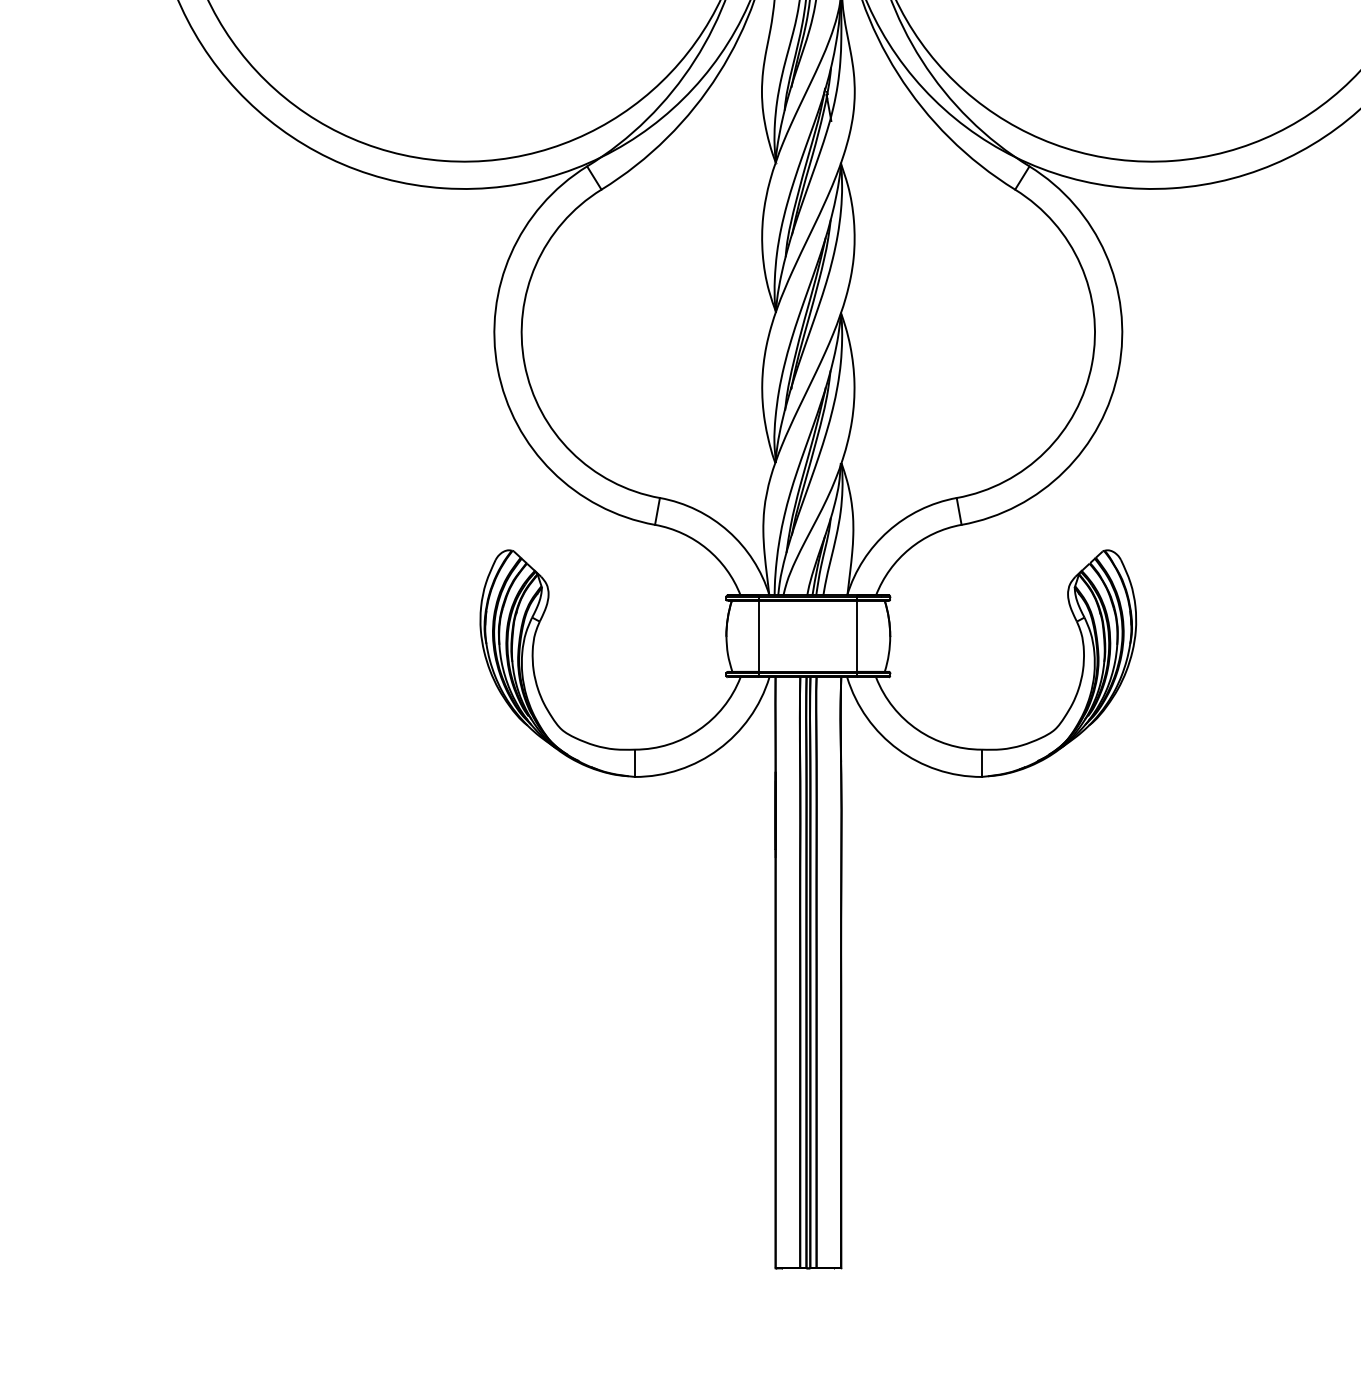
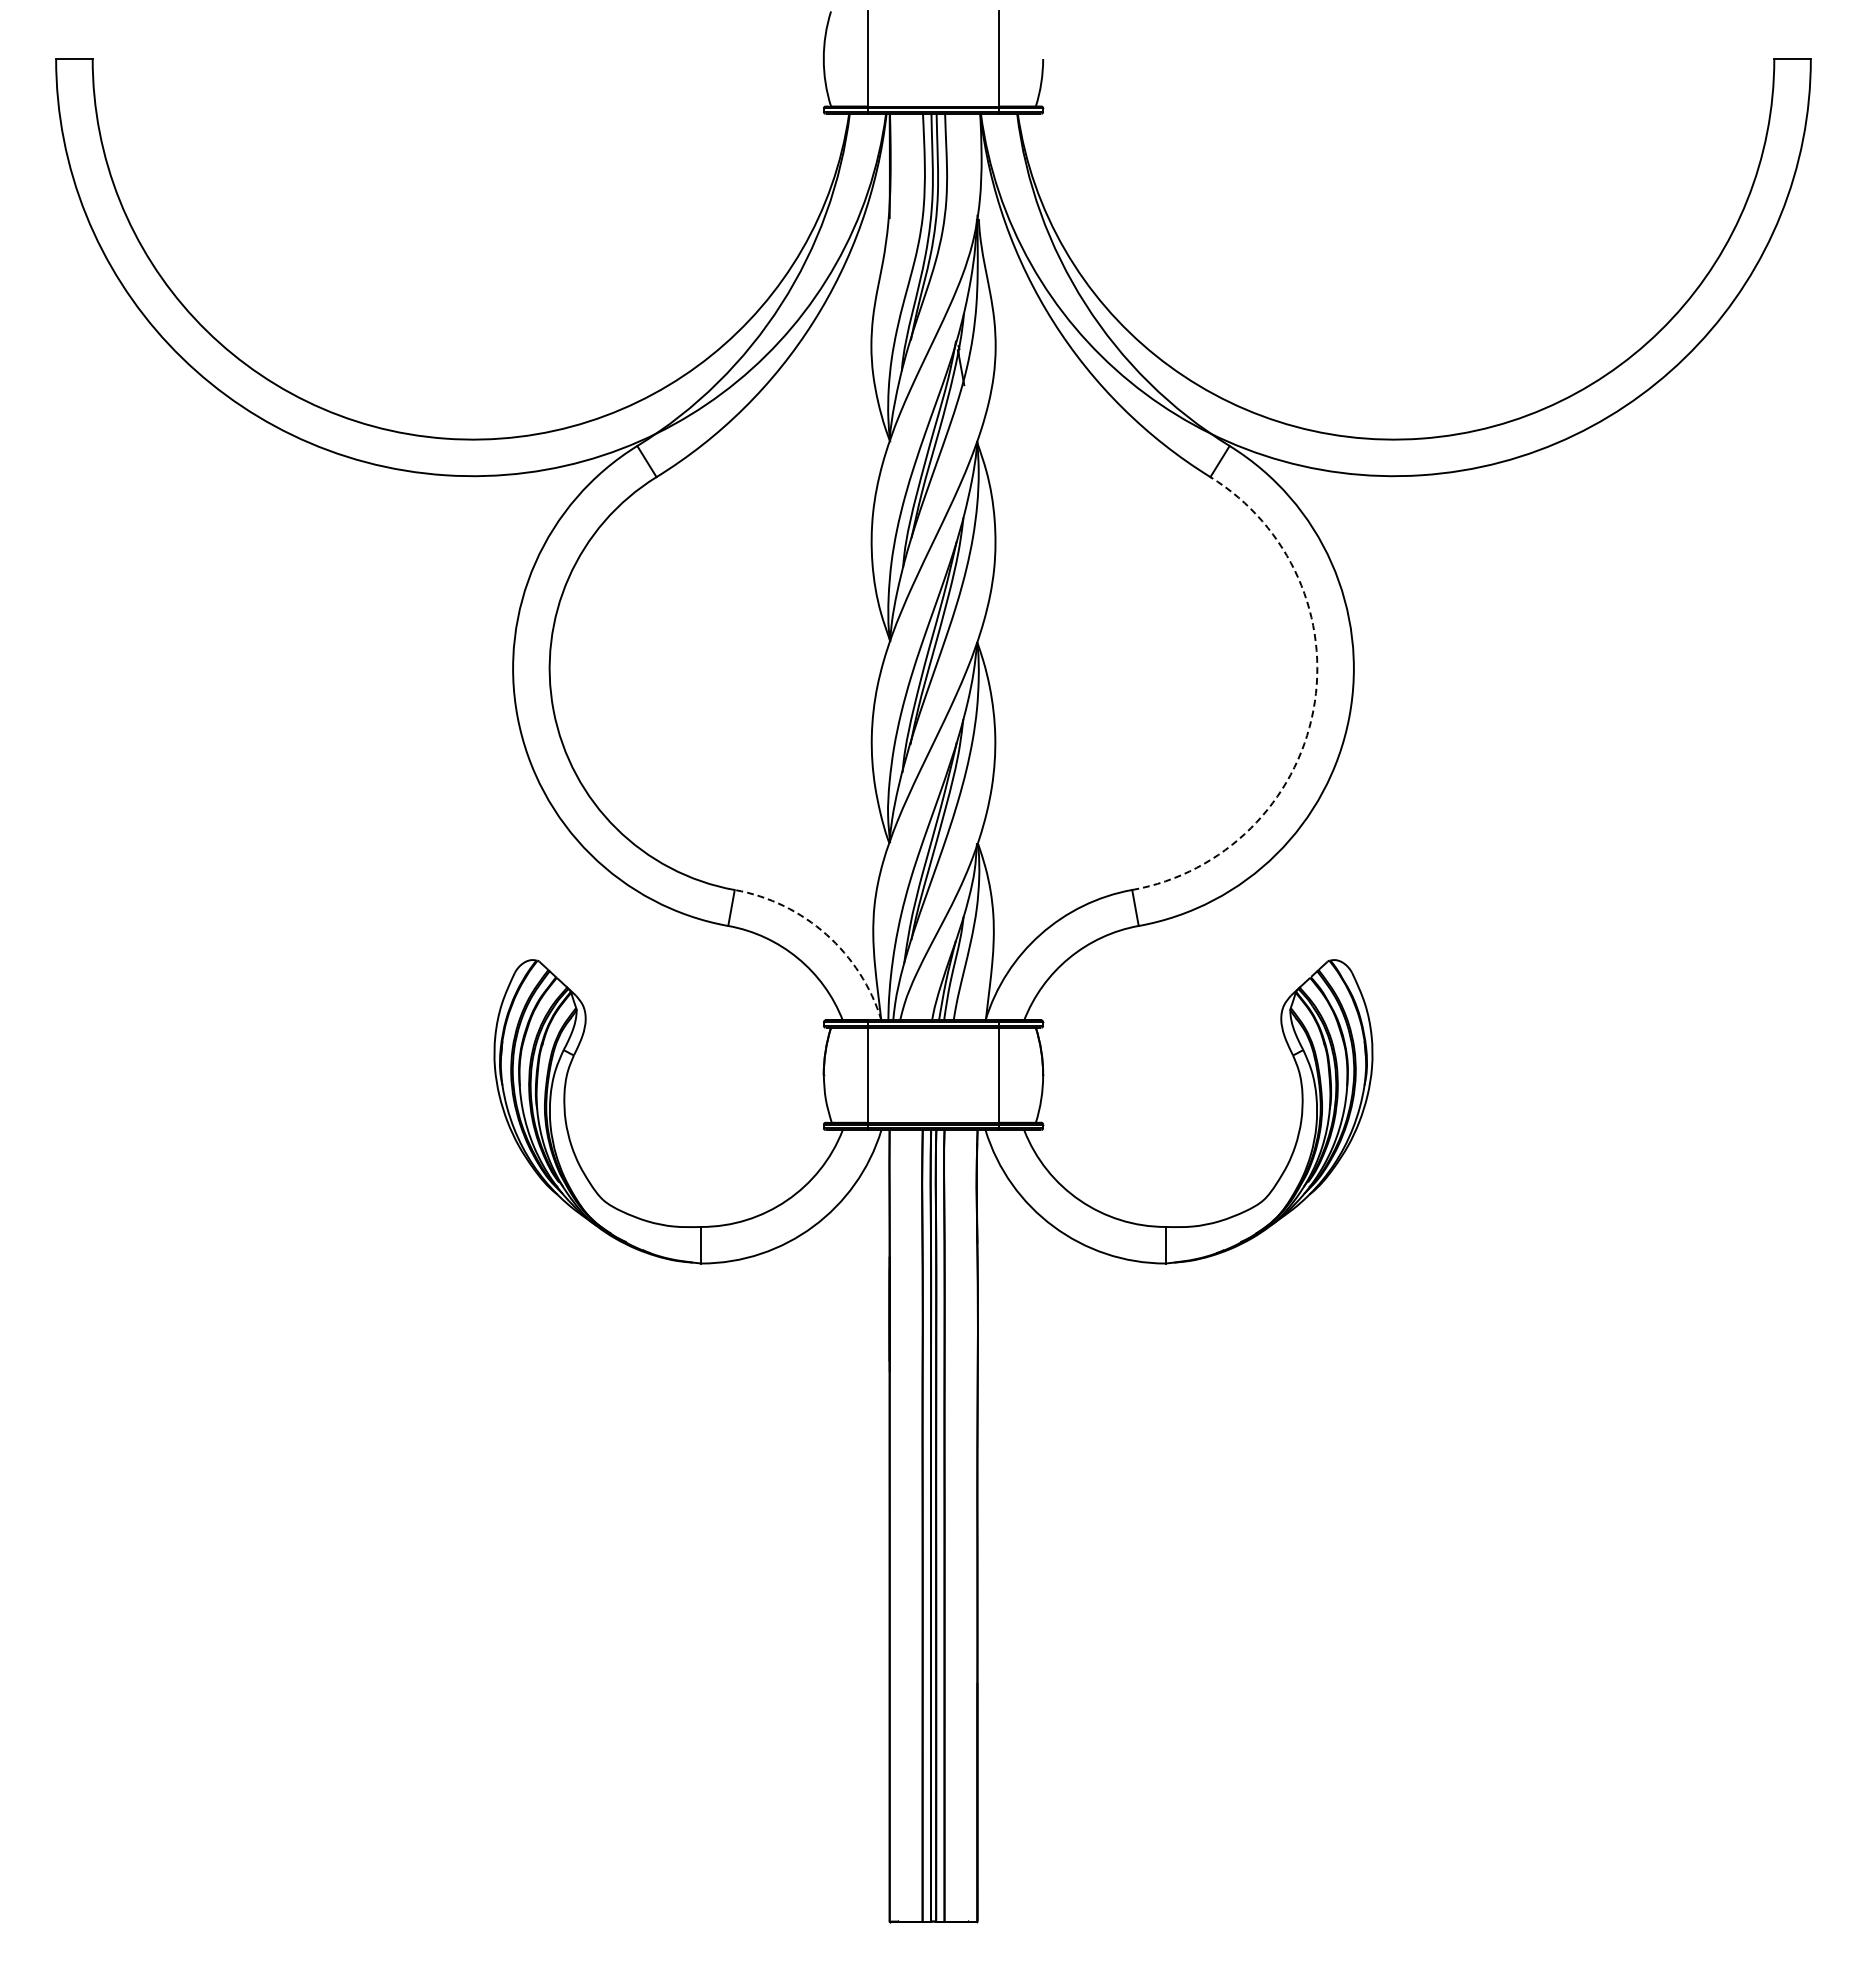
arc: (1092, 363) -> (1313, 710), solid -> dashed
arc: (728, 531) -> (826, 934), solid -> dashed

